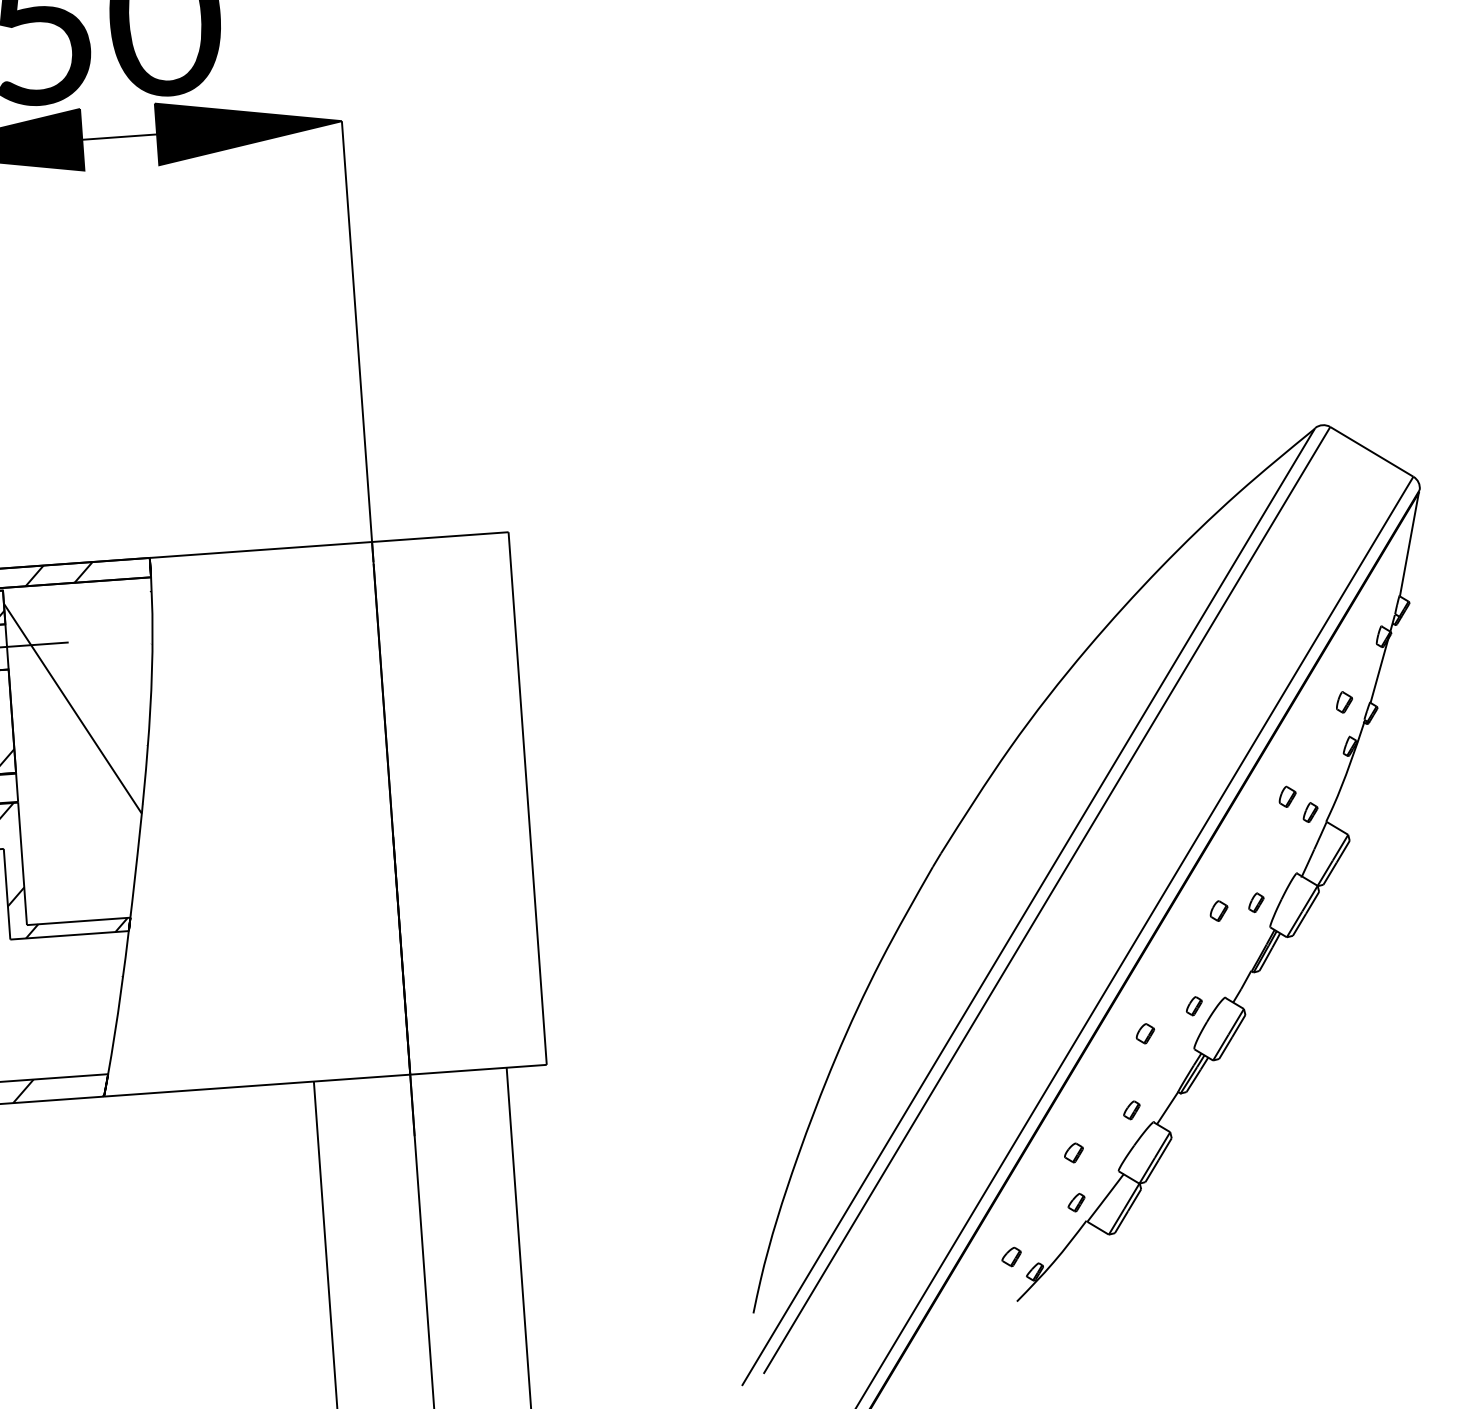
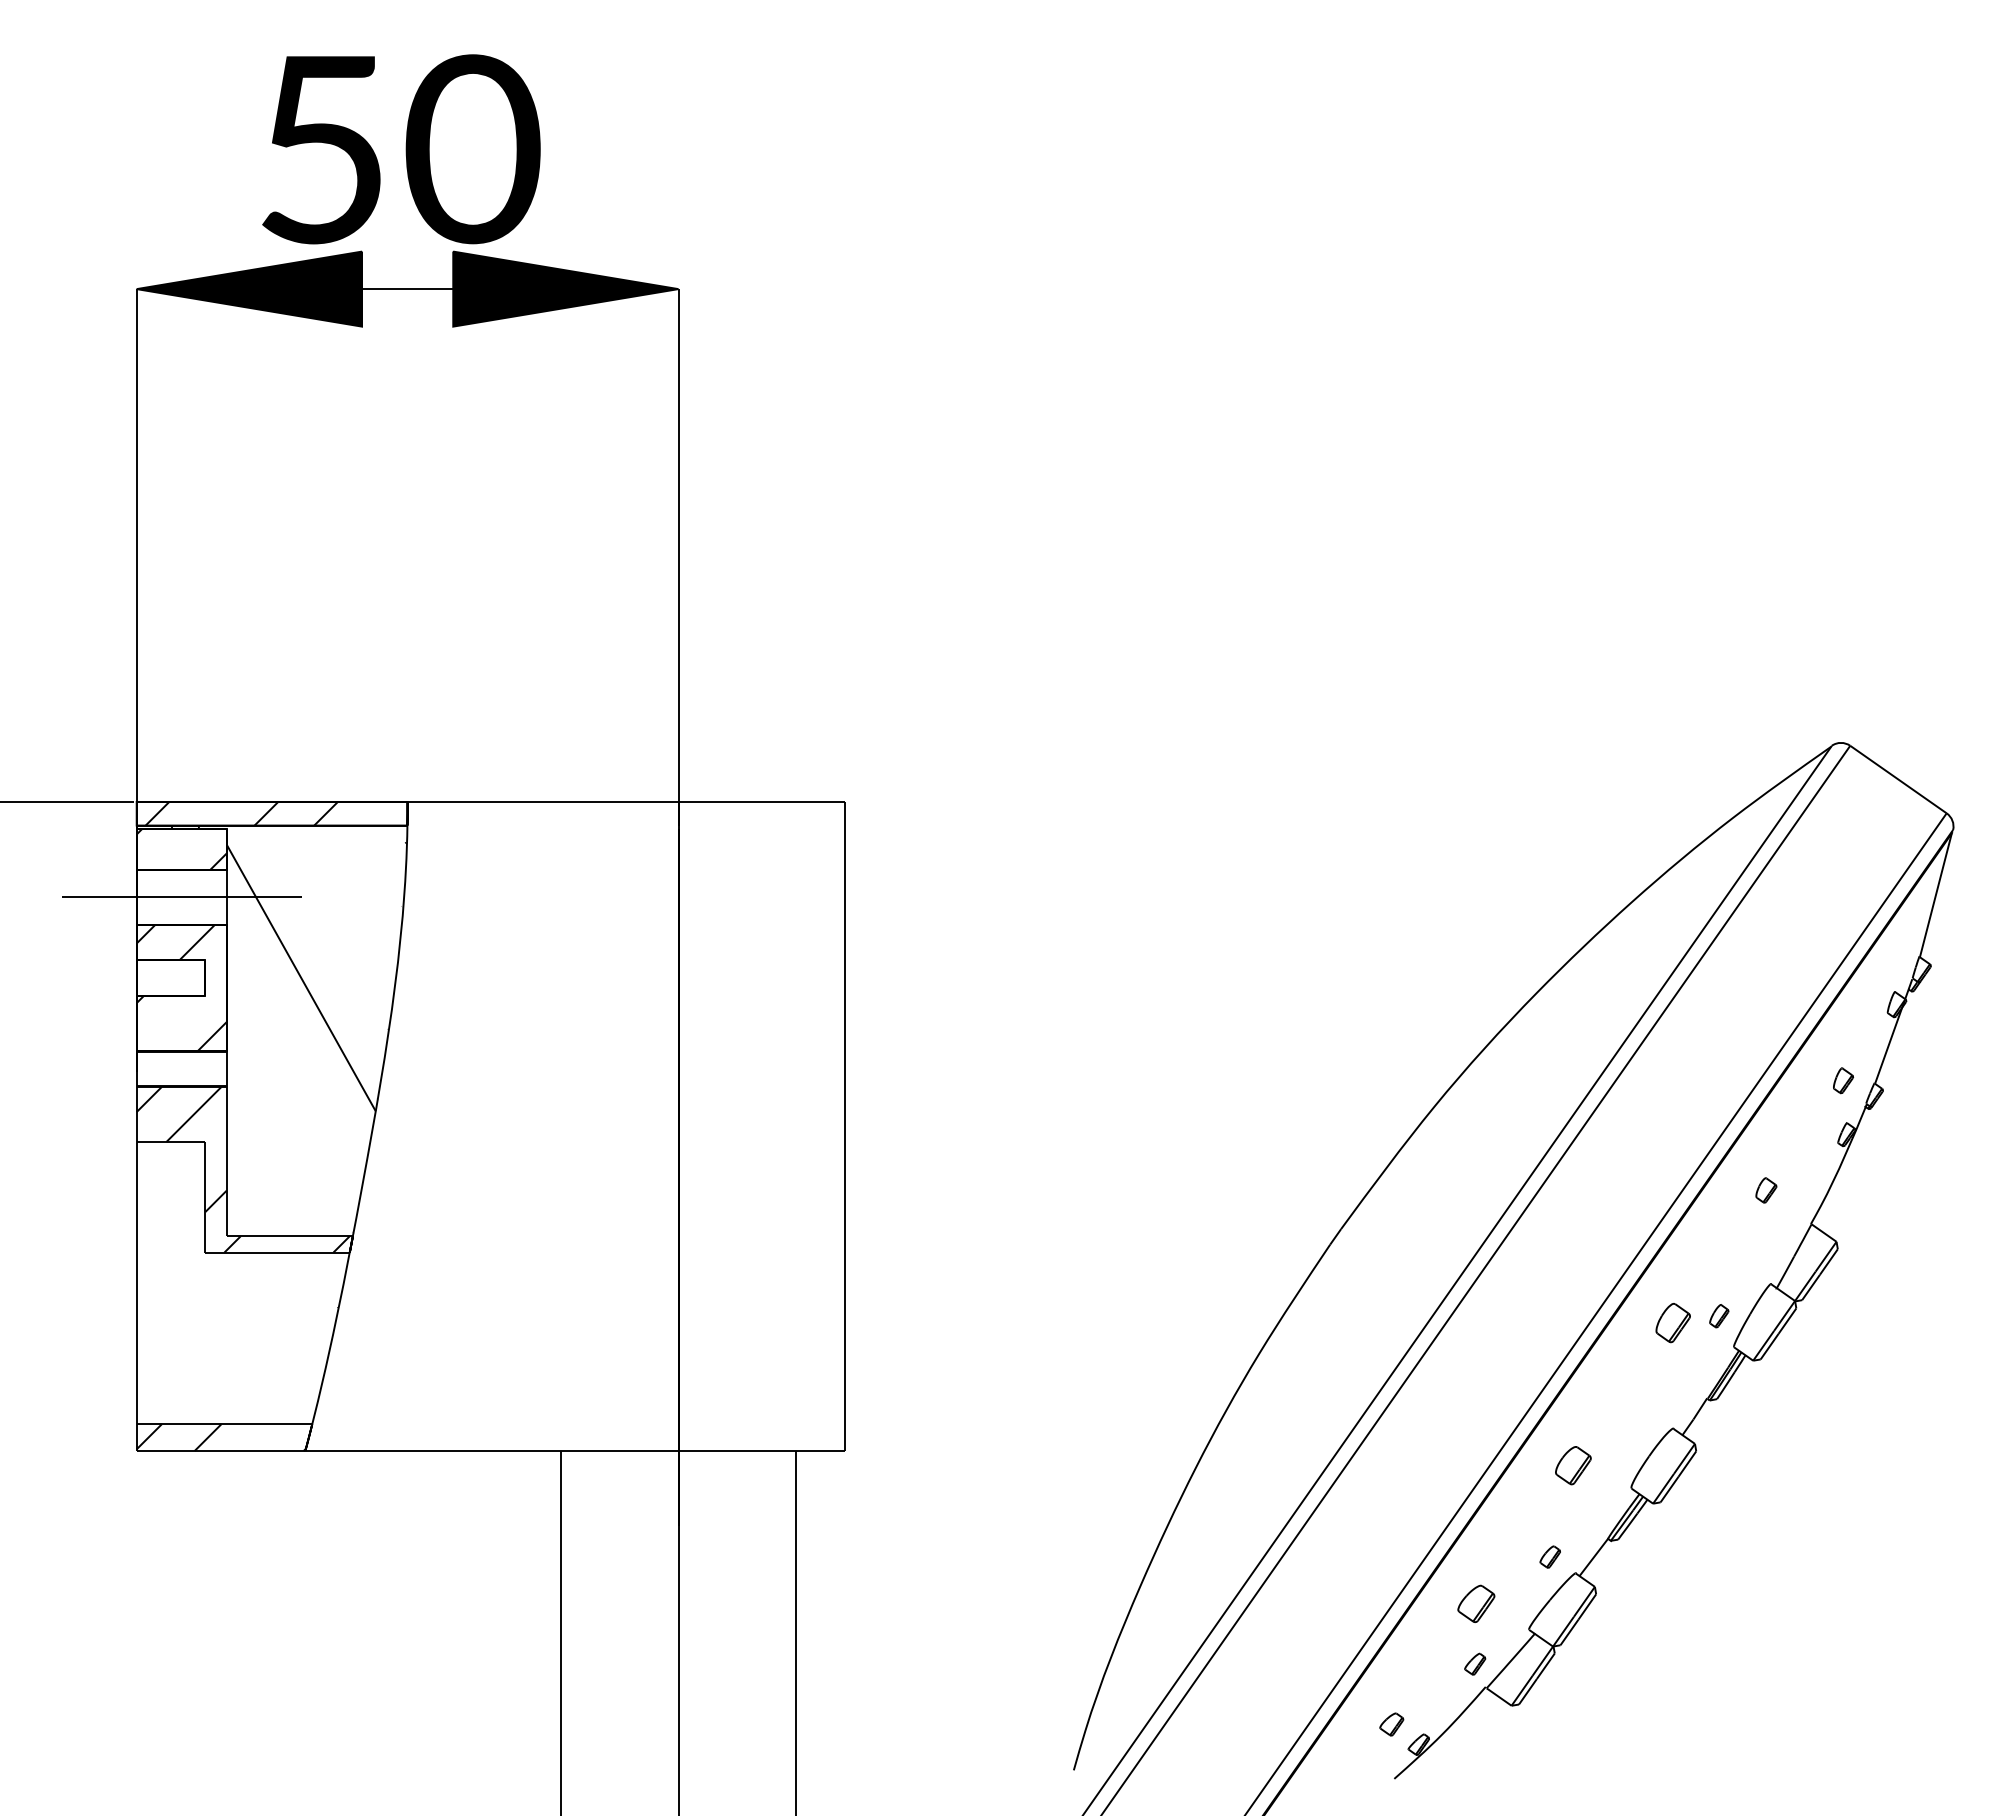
part: (1310, 812) -> (1792, 1211), removed
part: (1219, 910) -> (1673, 1322), size x1.6
part: (1193, 1006) -> (1634, 1436), removed
part: (1145, 1033) -> (1573, 1464), size x1.6
part: (1074, 1152) -> (1476, 1603), size x1.6

